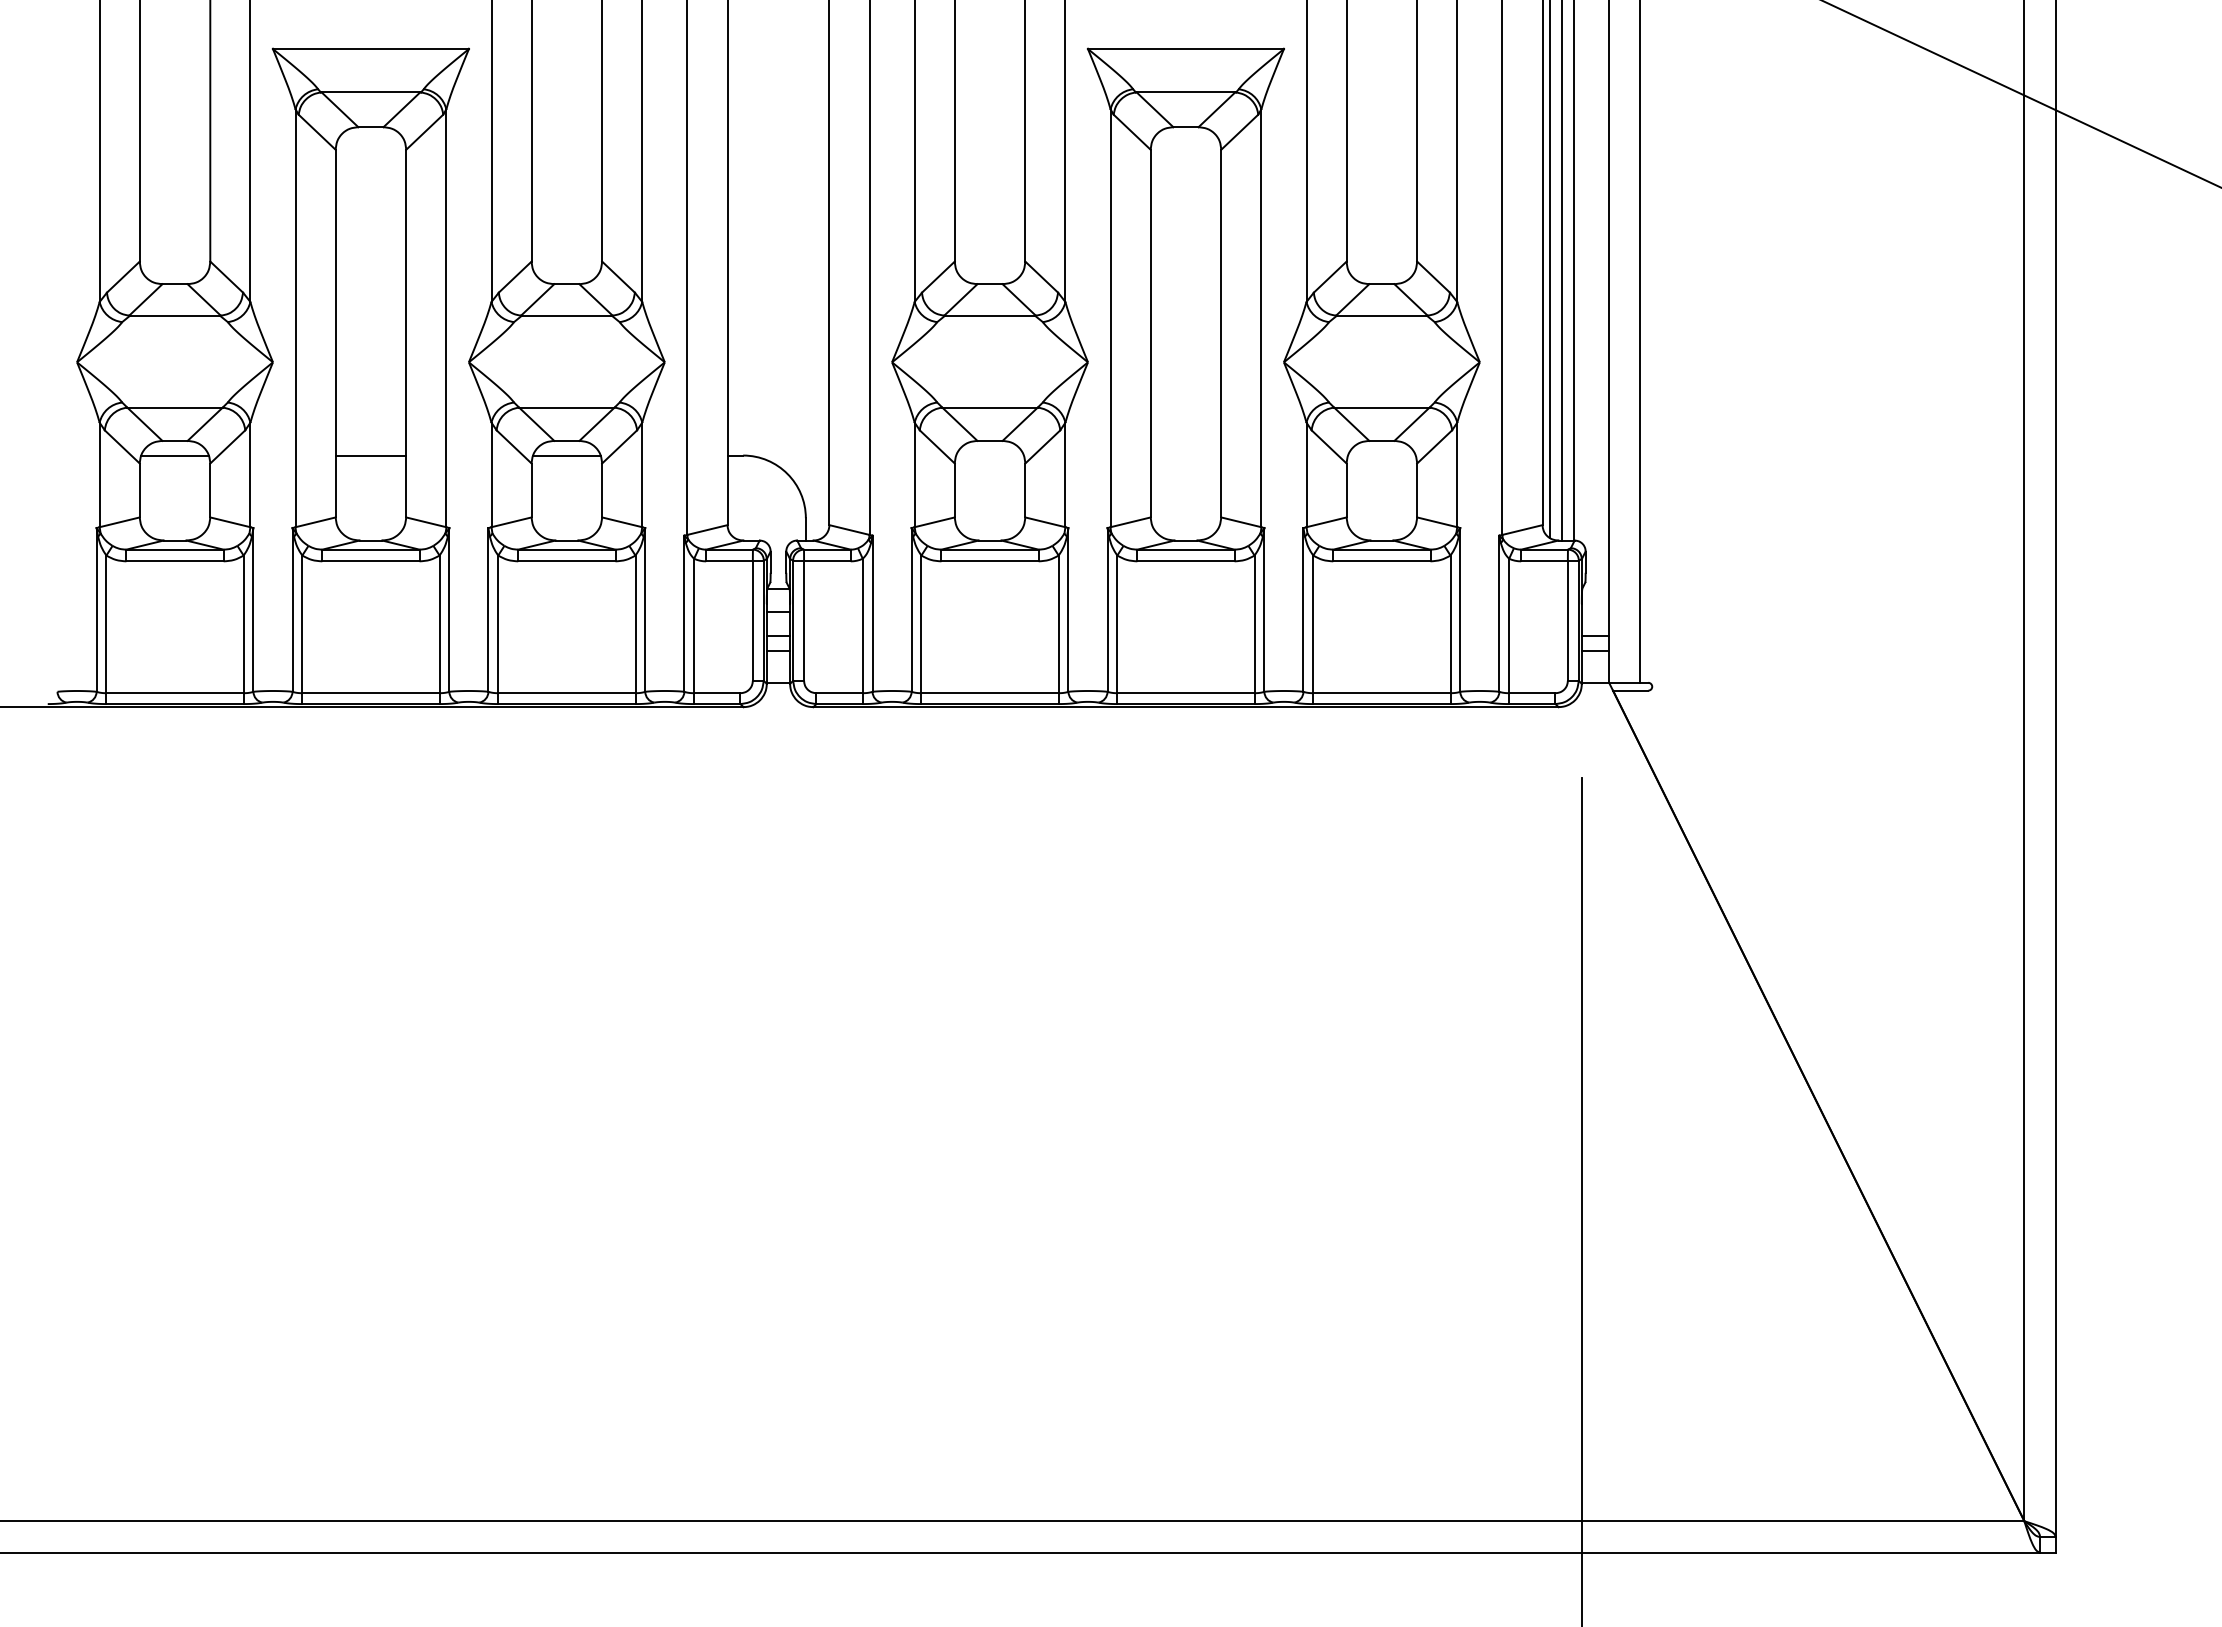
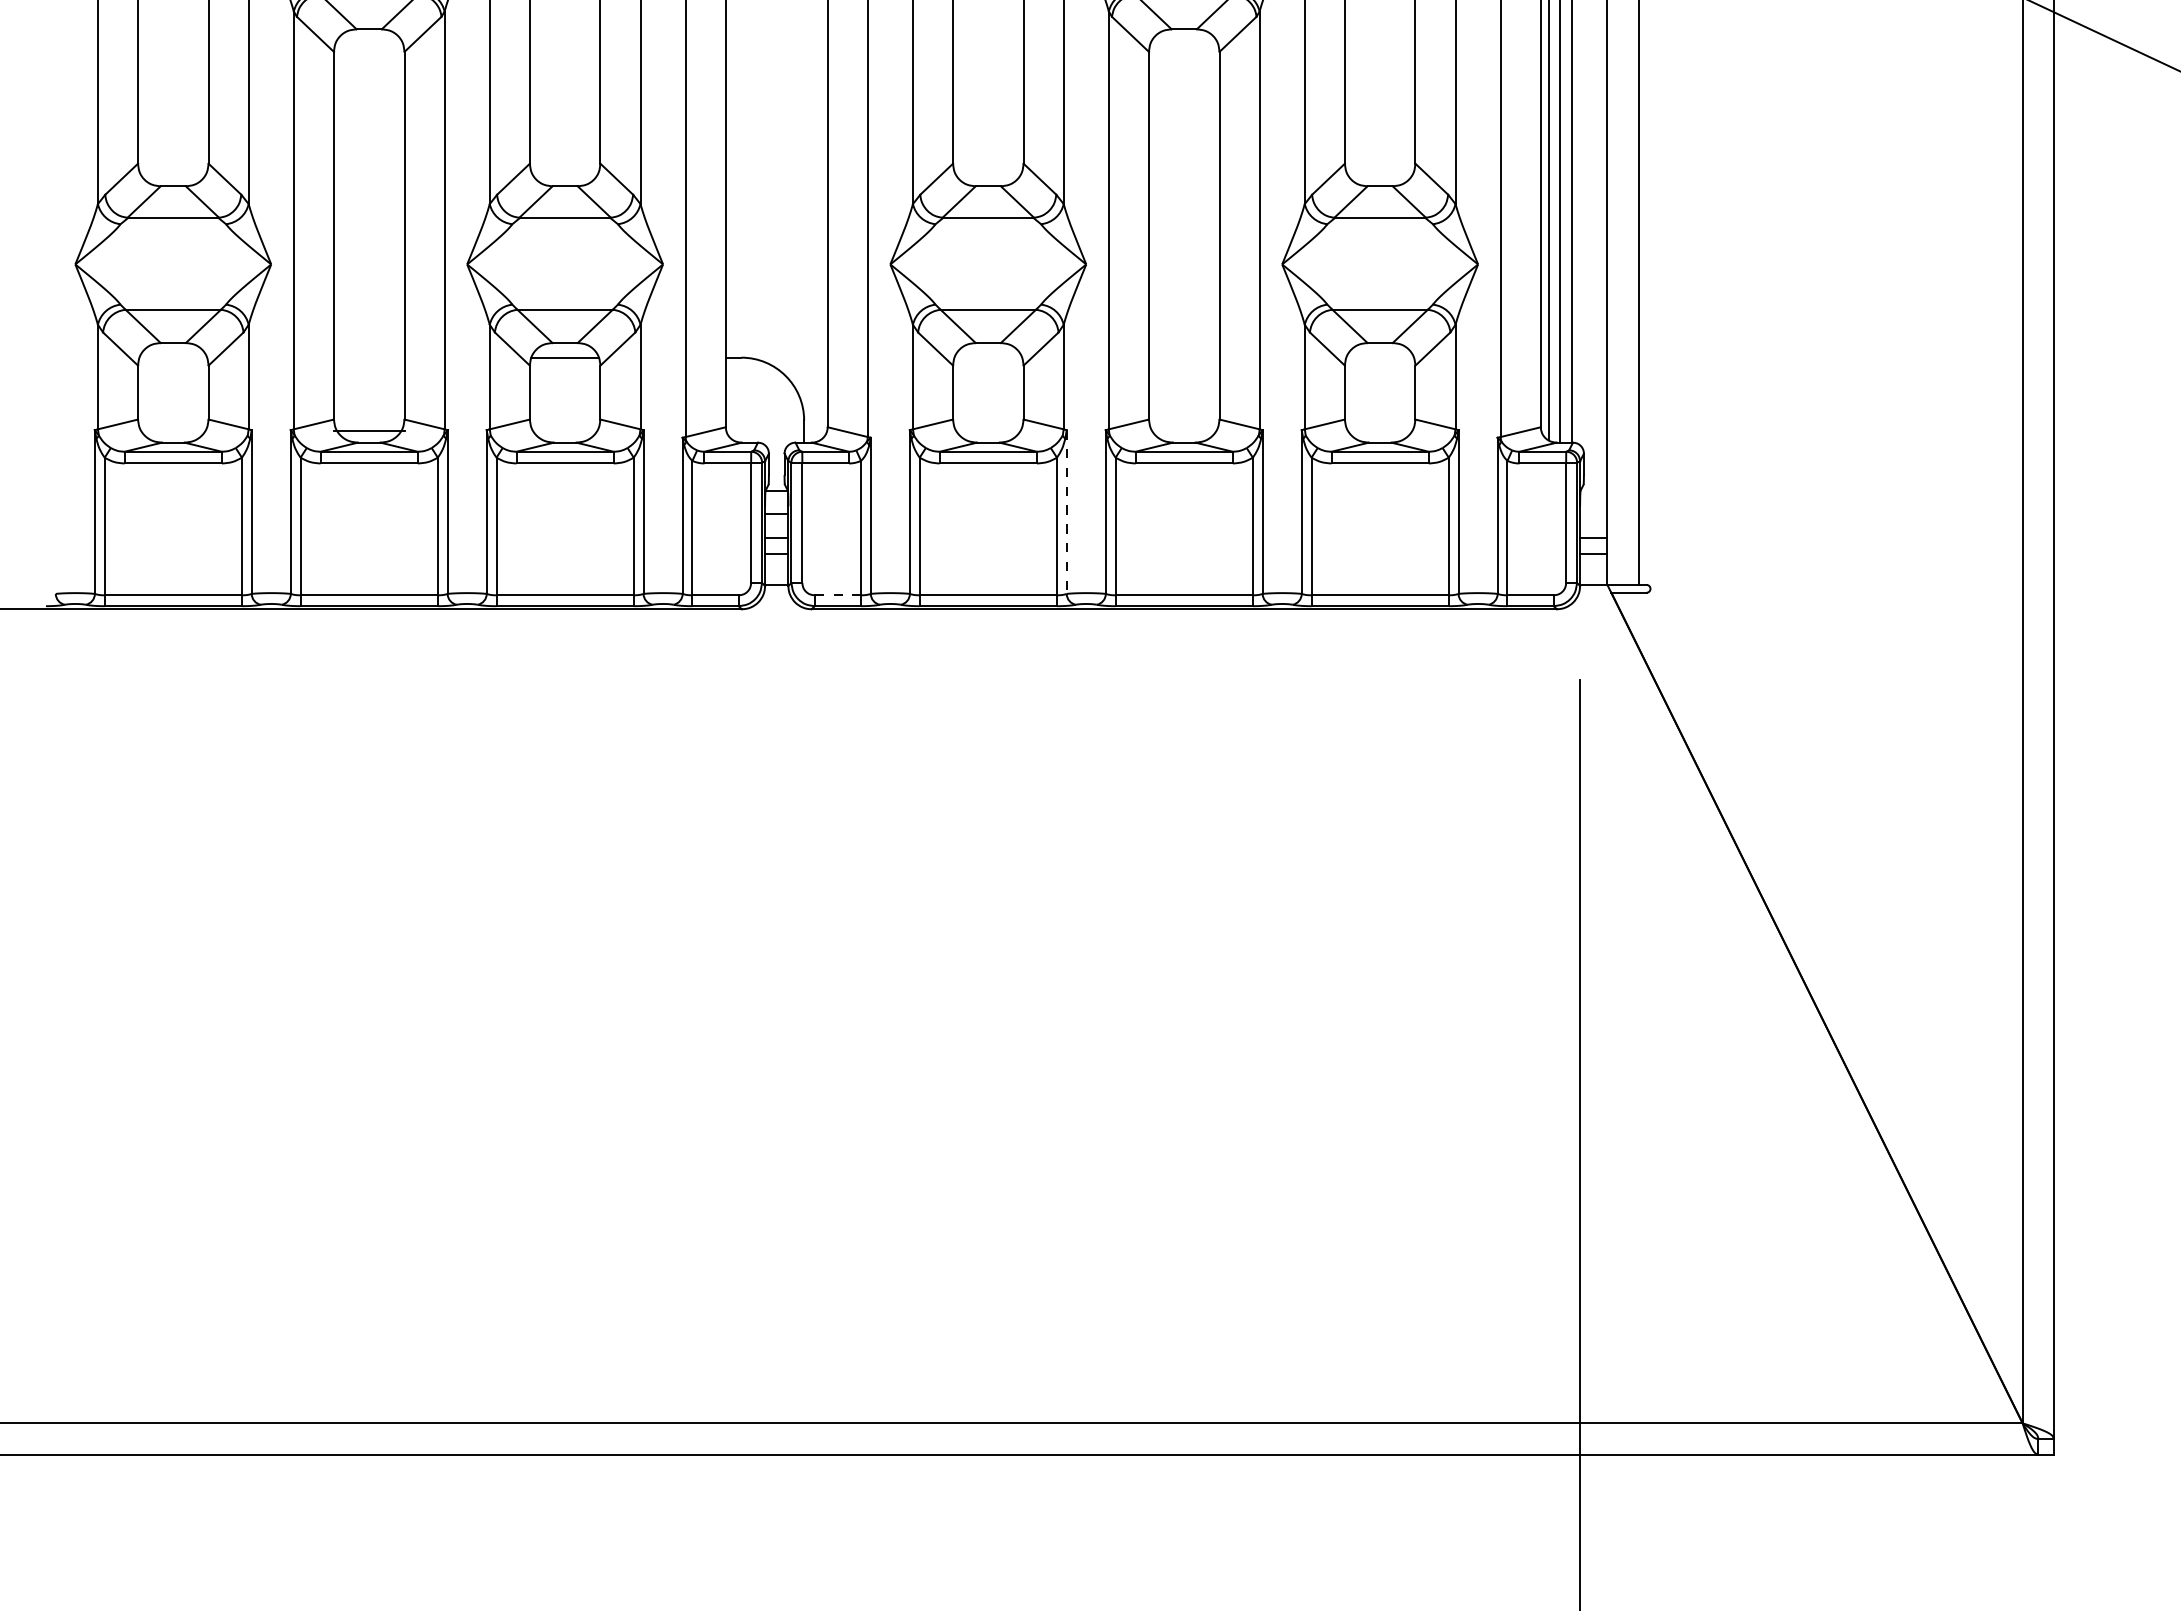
line: (174, 455) -> (172, 357), removed
line: (370, 455) -> (368, 430), moved
line: (1068, 609) -> (1066, 511), solid -> dashed
line: (840, 693) -> (838, 595), solid -> dashed

